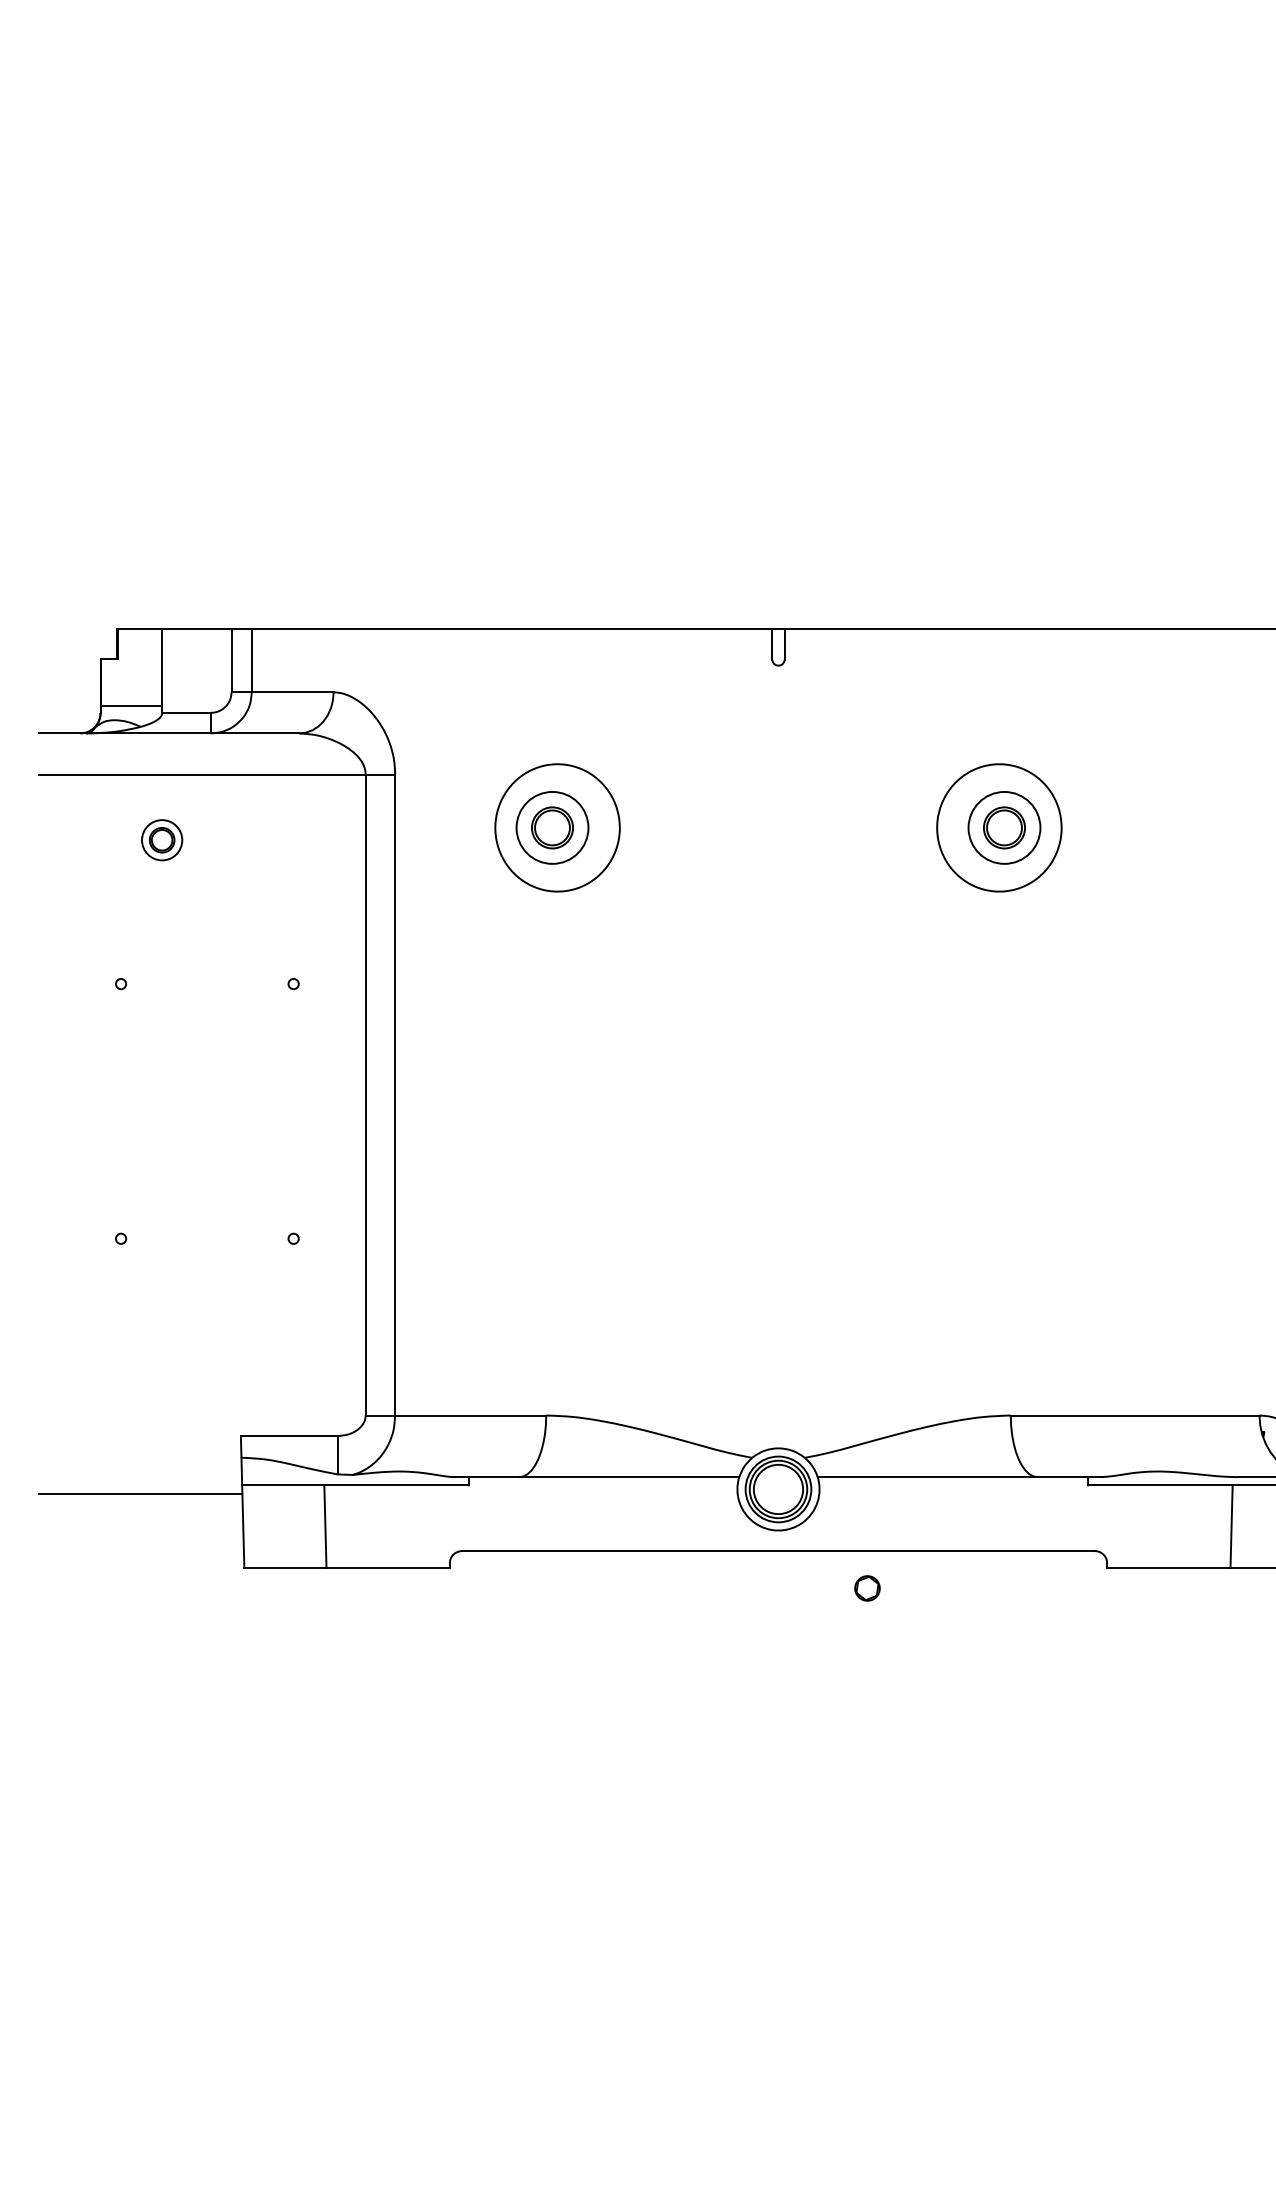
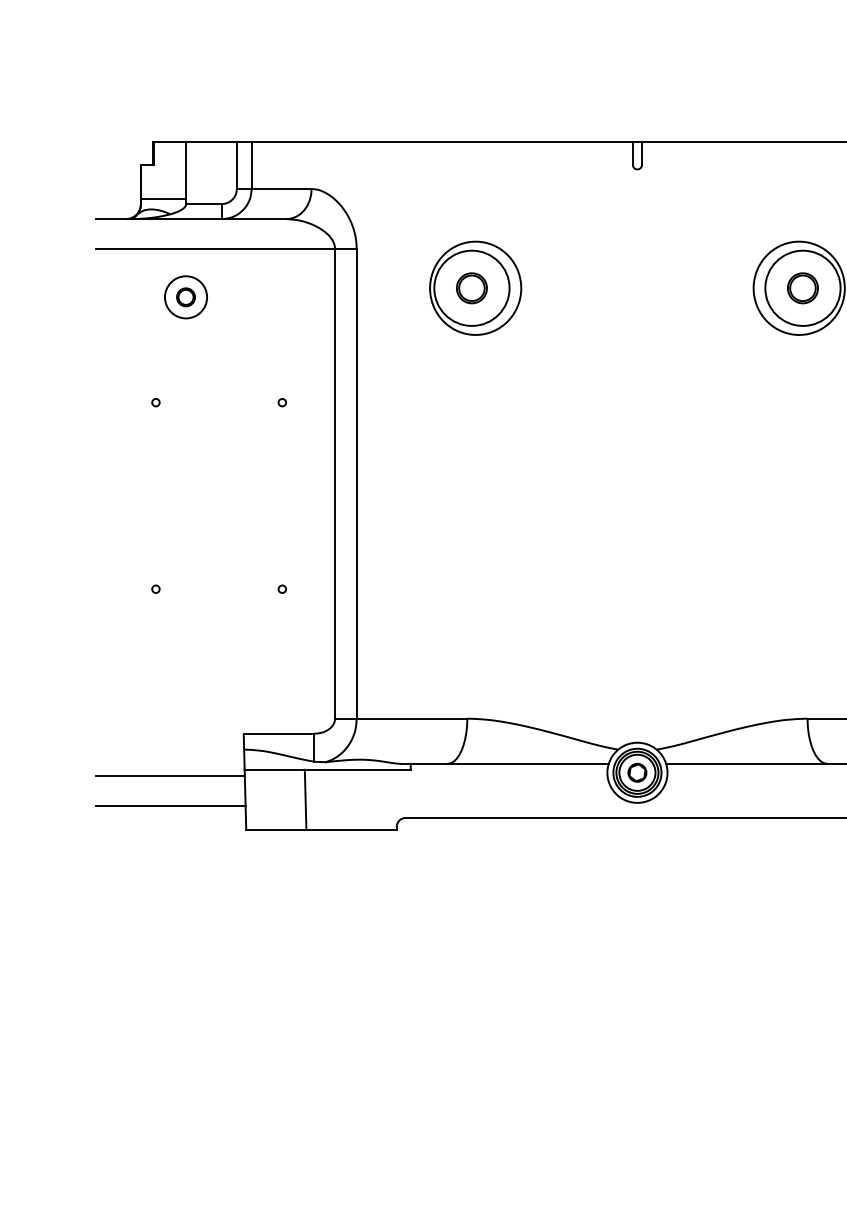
circle: (552, 827) -> (471, 288), size x1.43
circle: (1004, 827) -> (802, 288), size x1.43
circle: (161, 840) -> (185, 297), size x1.43
line: (140, 1534) -> (170, 805), added
part: (867, 1588) -> (637, 772), moved

